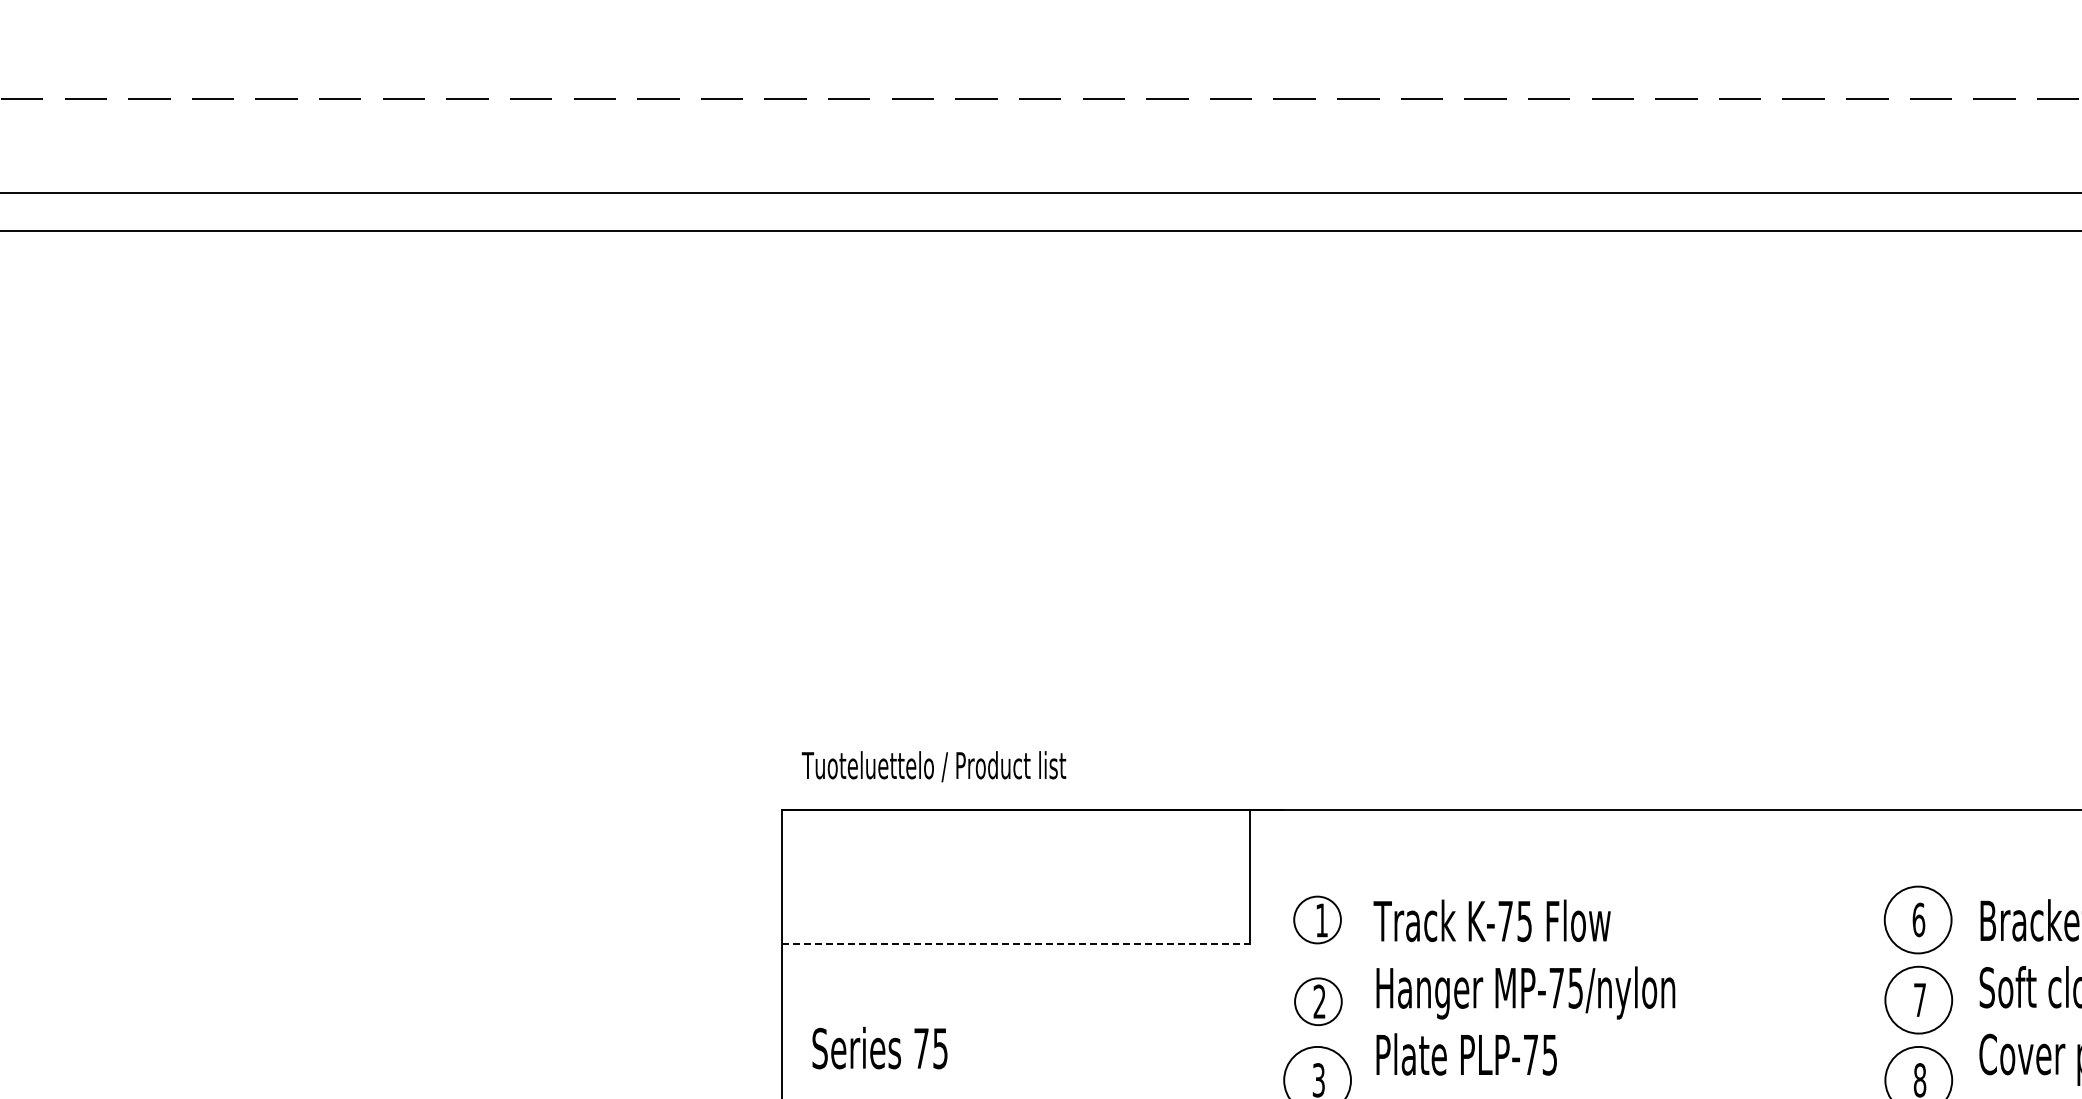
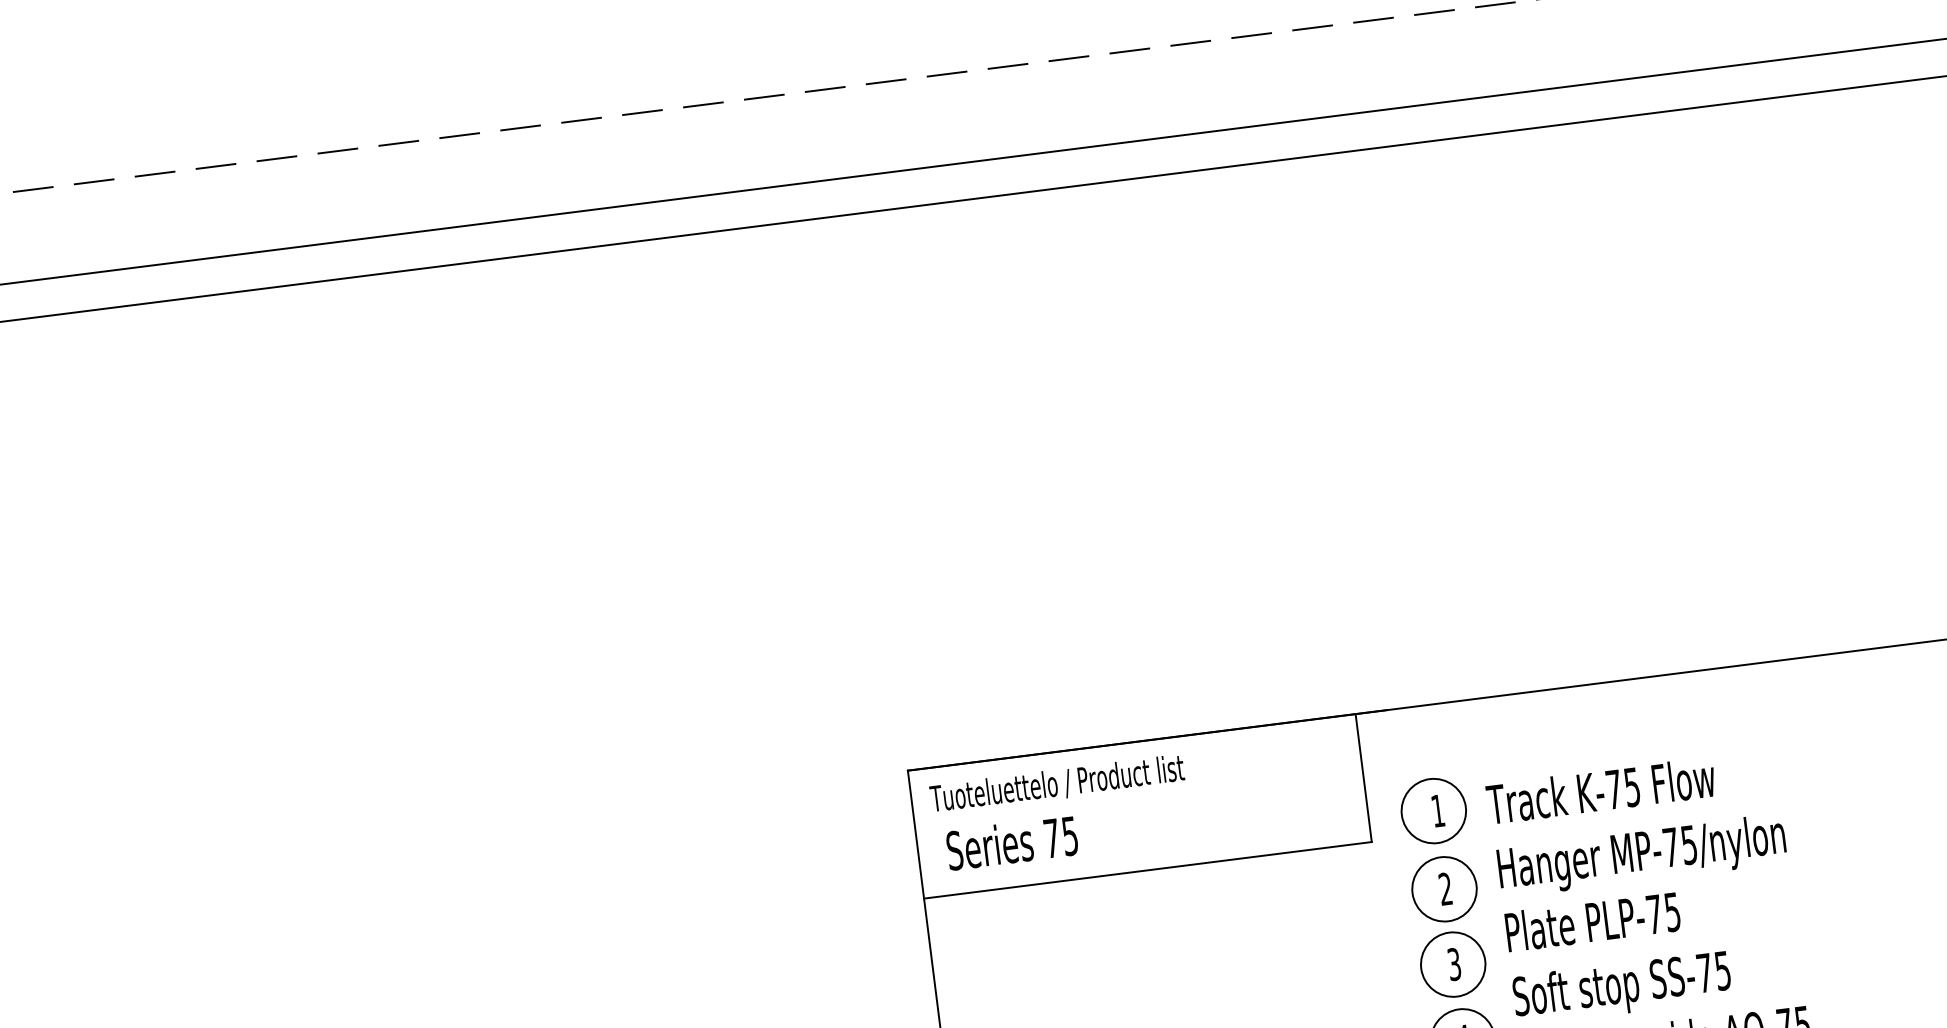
text: (933, 766) -> (1056, 784), moved
circle: (1317, 919) -> (1433, 810), size x1.43
line: (1015, 943) -> (1147, 870), dashed -> solid
circle: (1318, 1001) -> (1444, 889), size x1.43
text: (879, 1047) -> (1011, 842), moved

